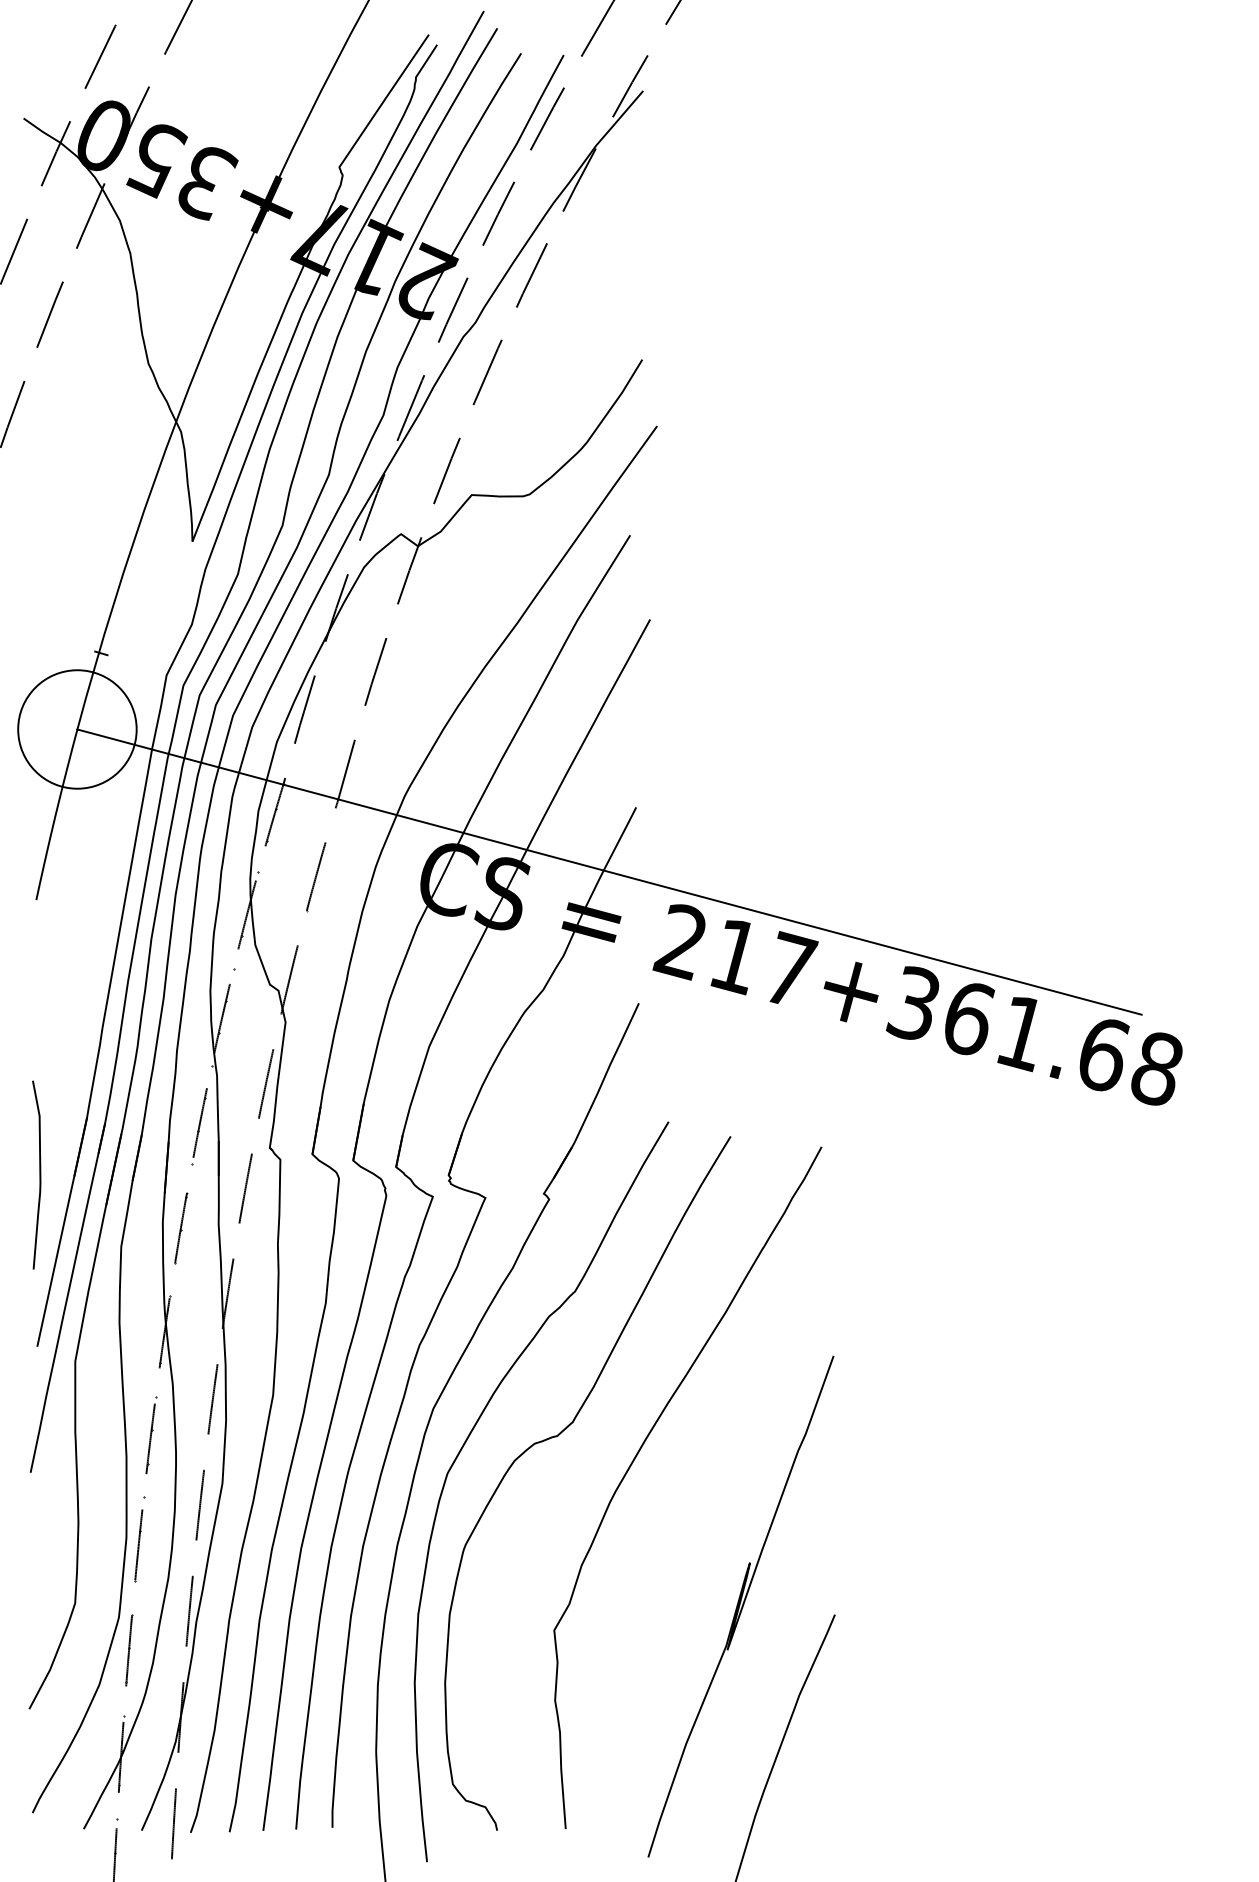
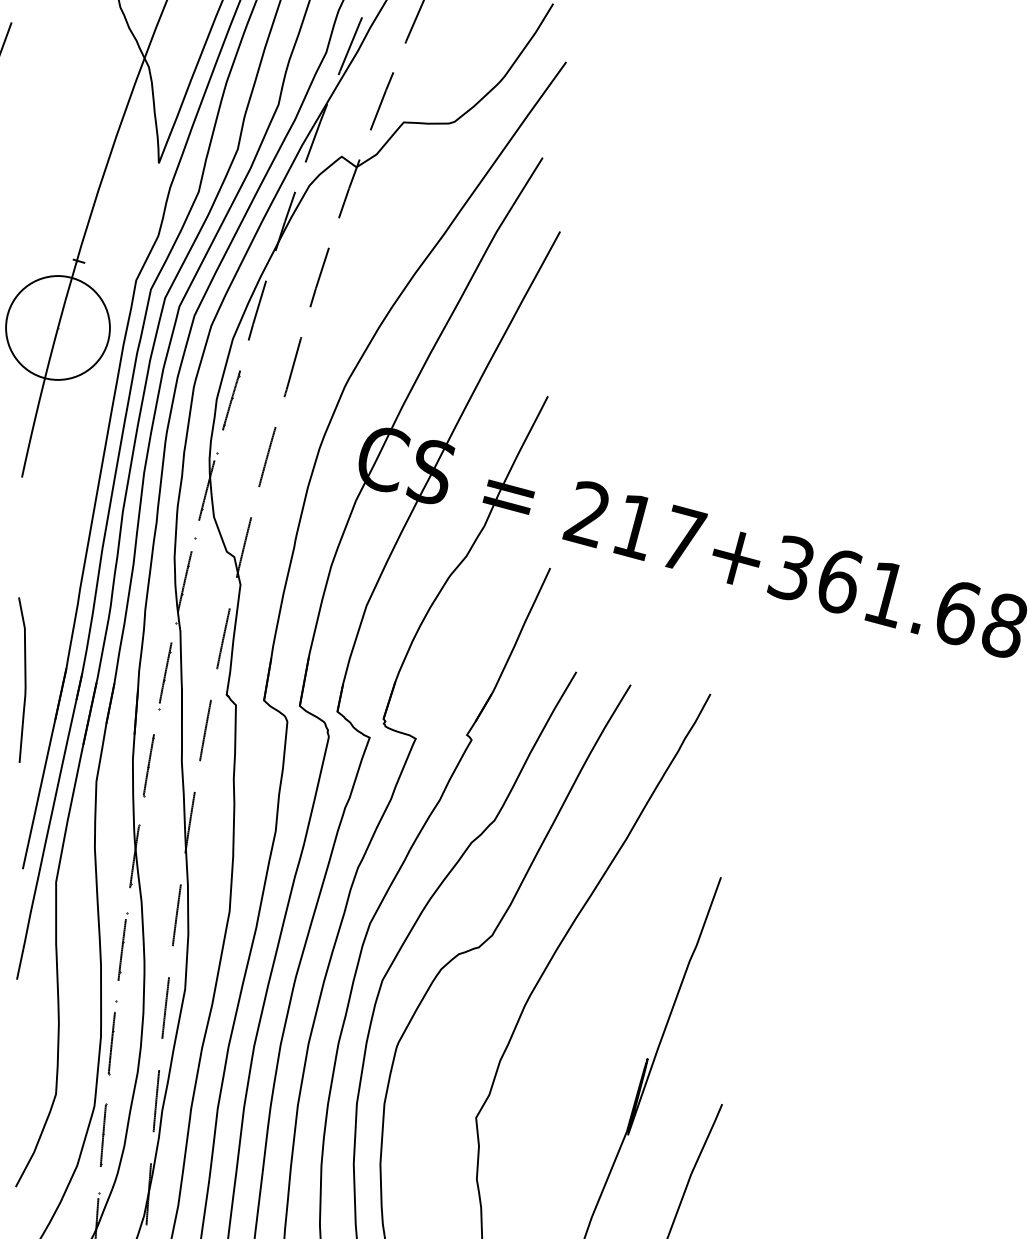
line: (609, 871) -> (524, 452), removed
curve: (39, 1174) -> (24, 679), moved

